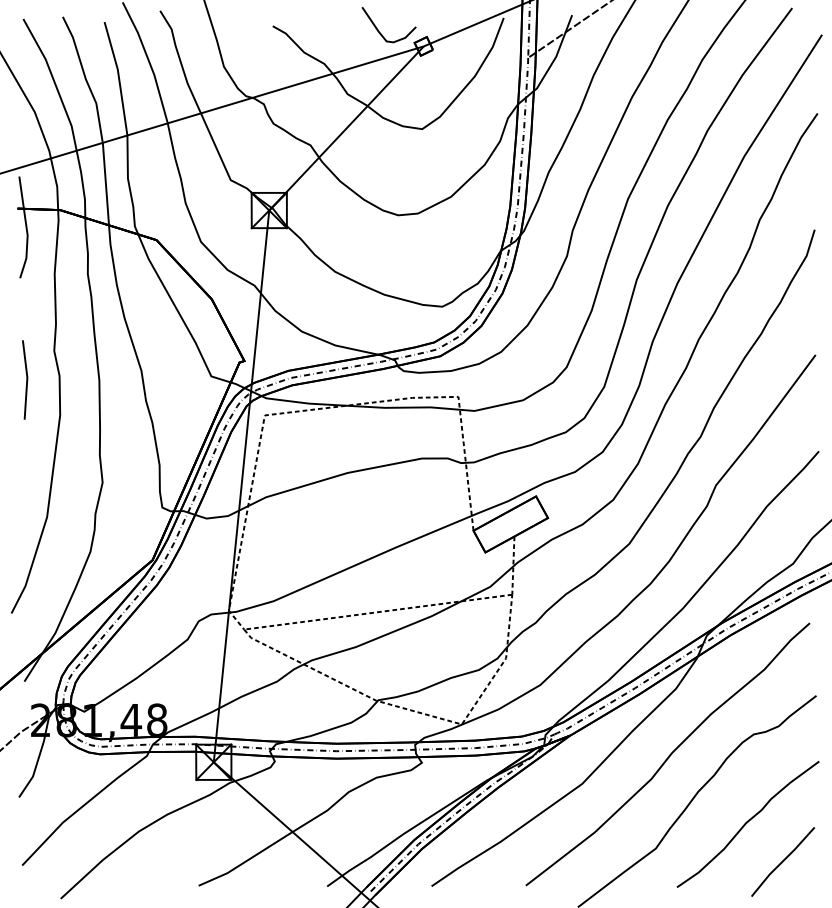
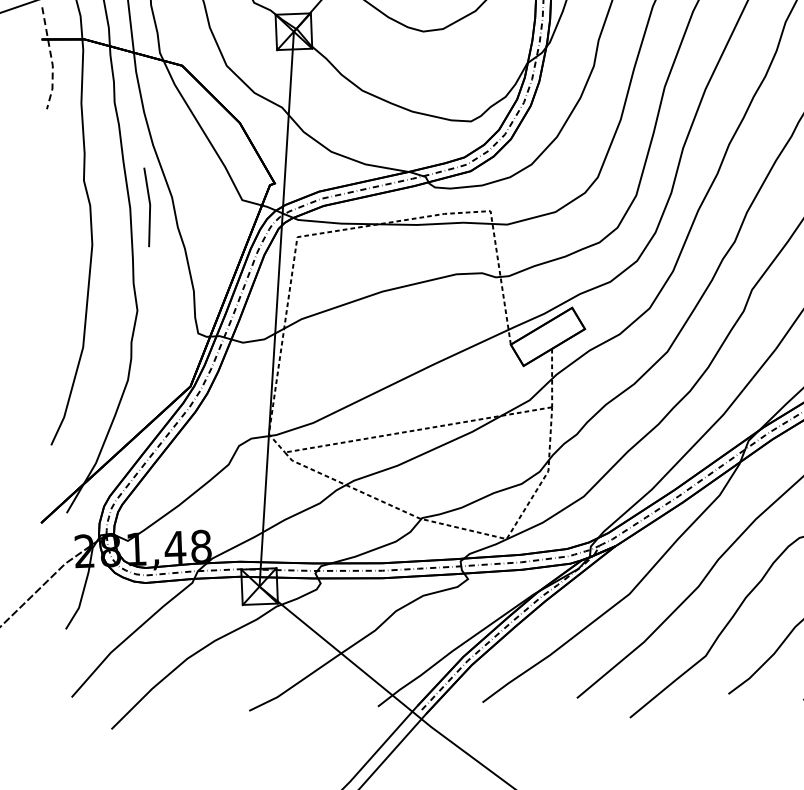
line: (26, 229) -> (51, 60), solid -> dashed
line: (26, 379) -> (149, 206), moved

